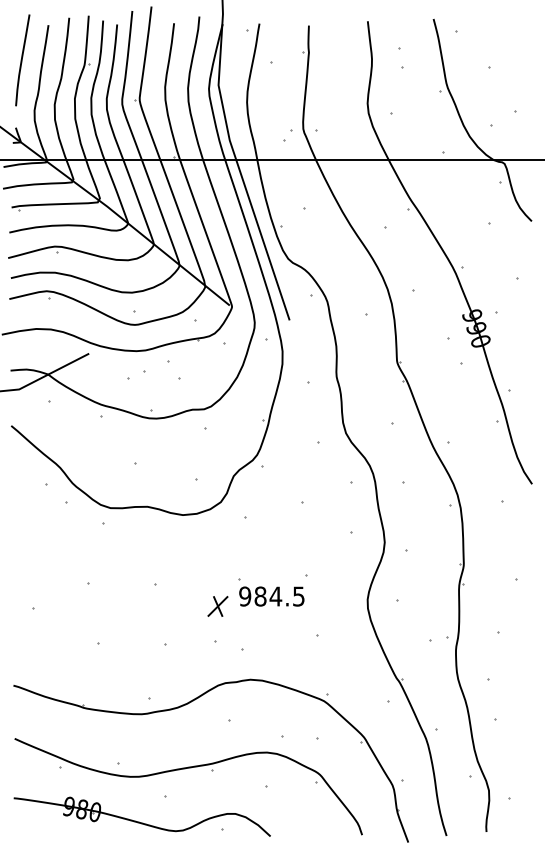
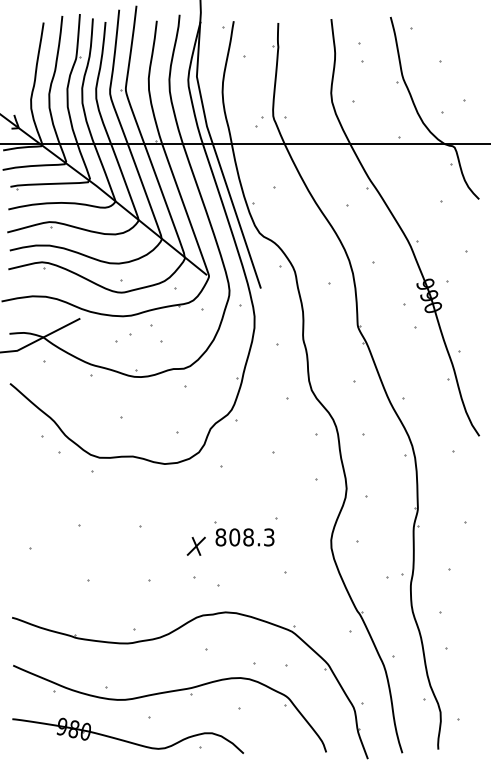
curve: (22, 60) -> (20, 54), removed
text: (271, 596) -> (244, 537), 984.5 -> 808.3

